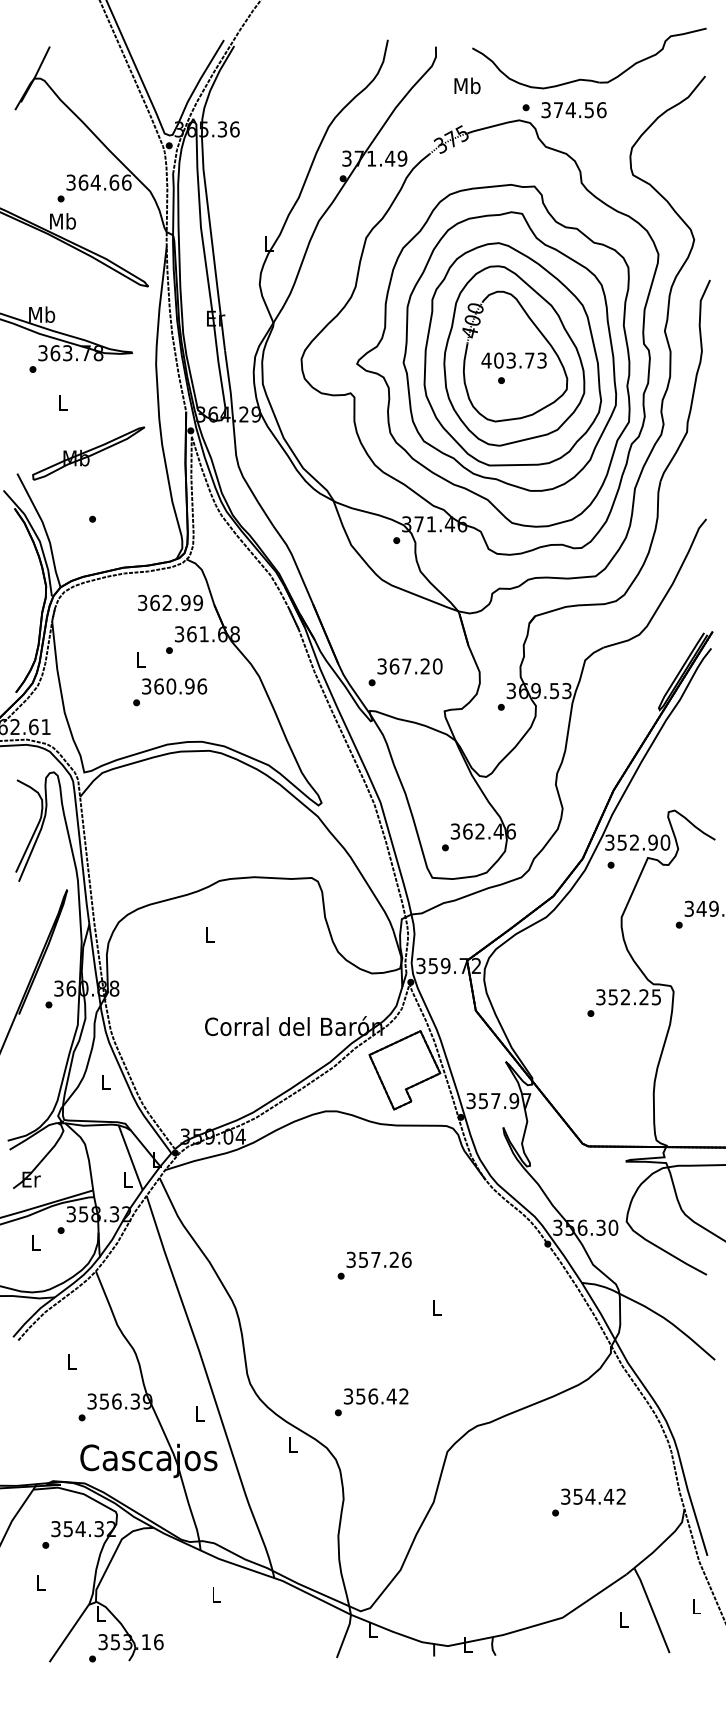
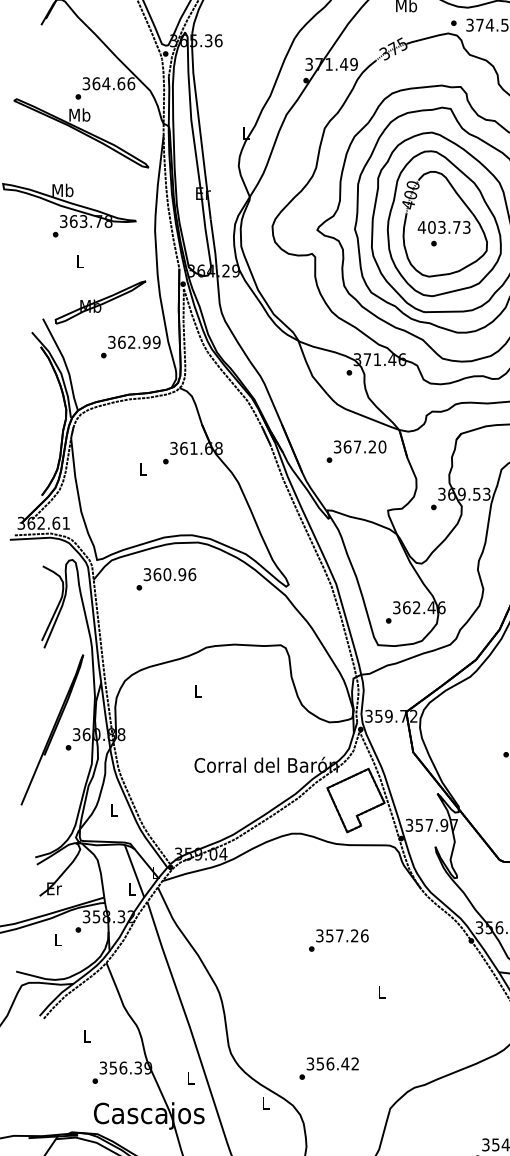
text: (170, 602) -> (134, 342), moved
text: (405, 672) -> (356, 451), moved
text: (170, 692) -> (166, 579), moved
text: (374, 1265) -> (338, 940), moved

